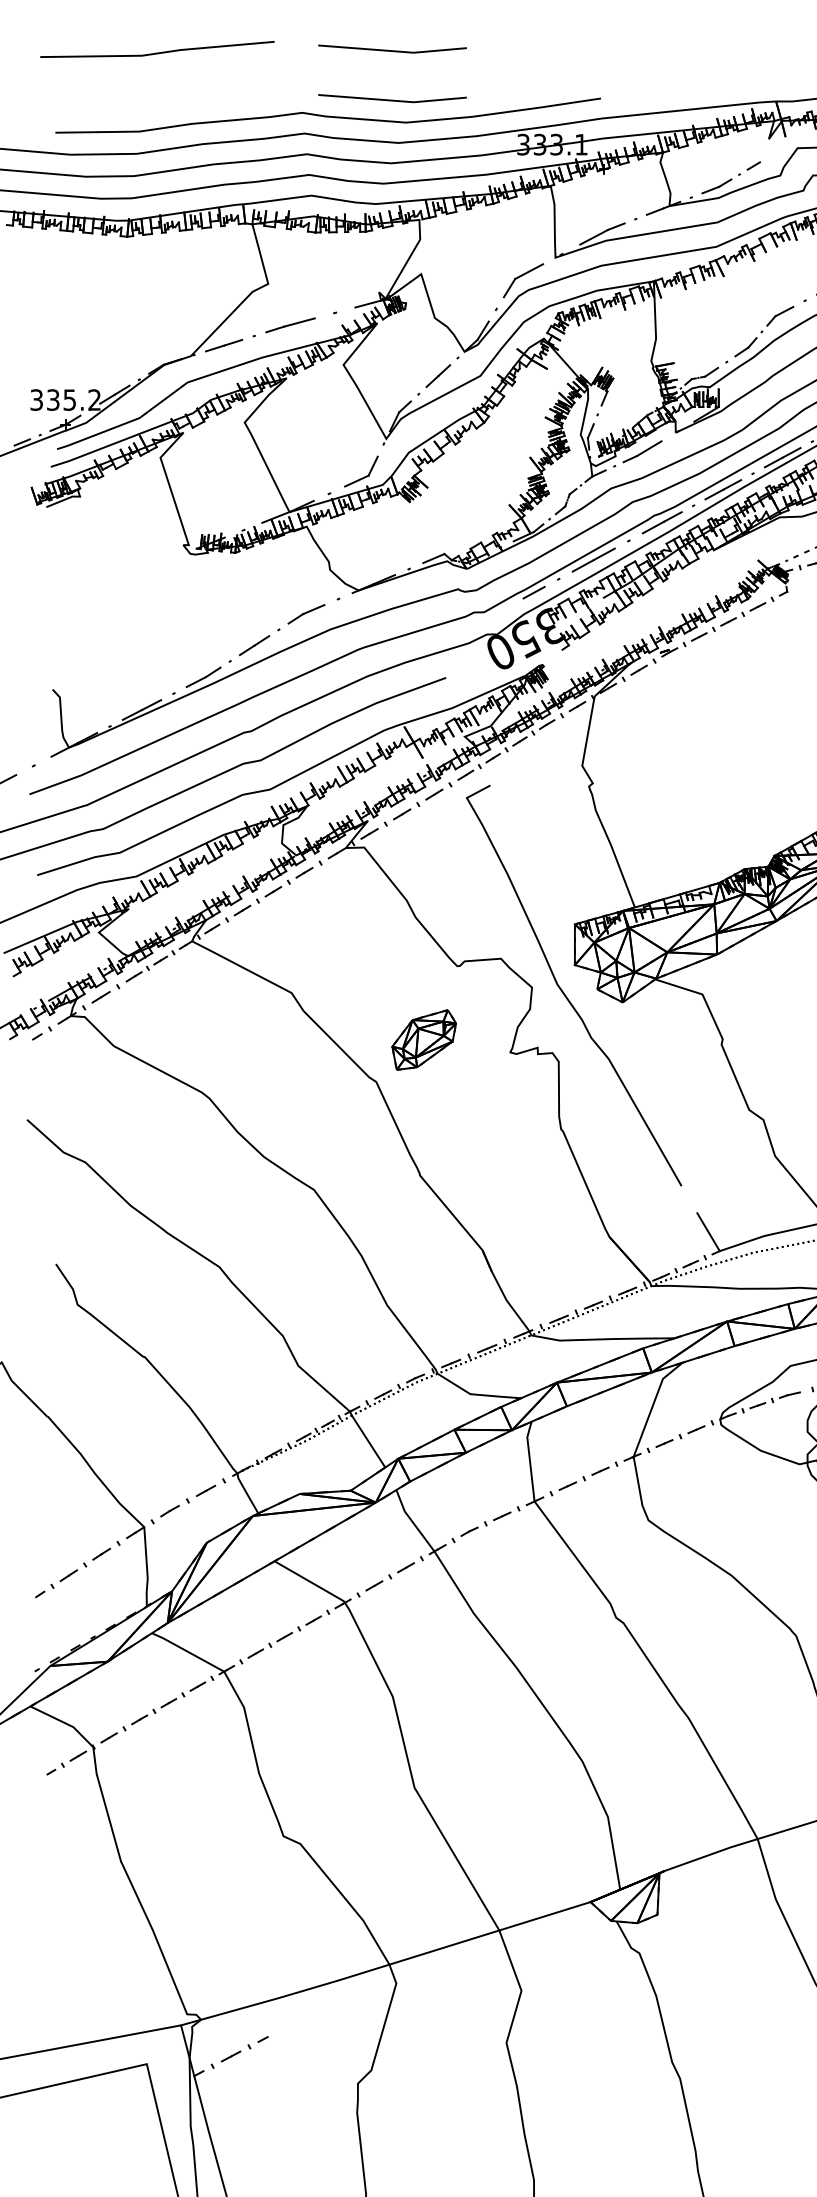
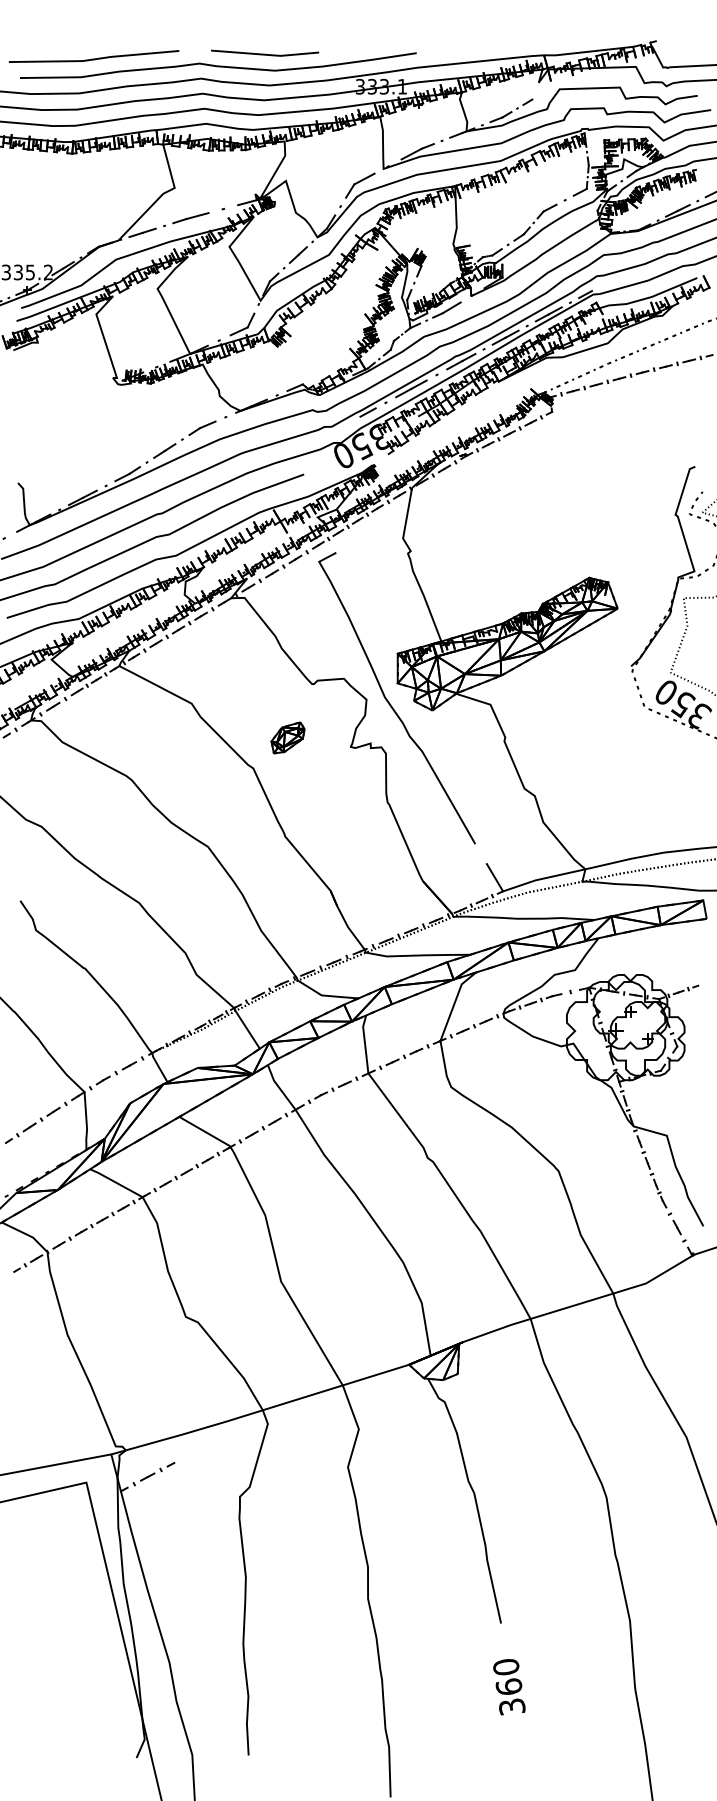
line: (393, 49) -> (265, 17), removed
line: (157, 52) -> (94, 58), moved
part: (423, 1039) -> (287, 737), size x0.71

